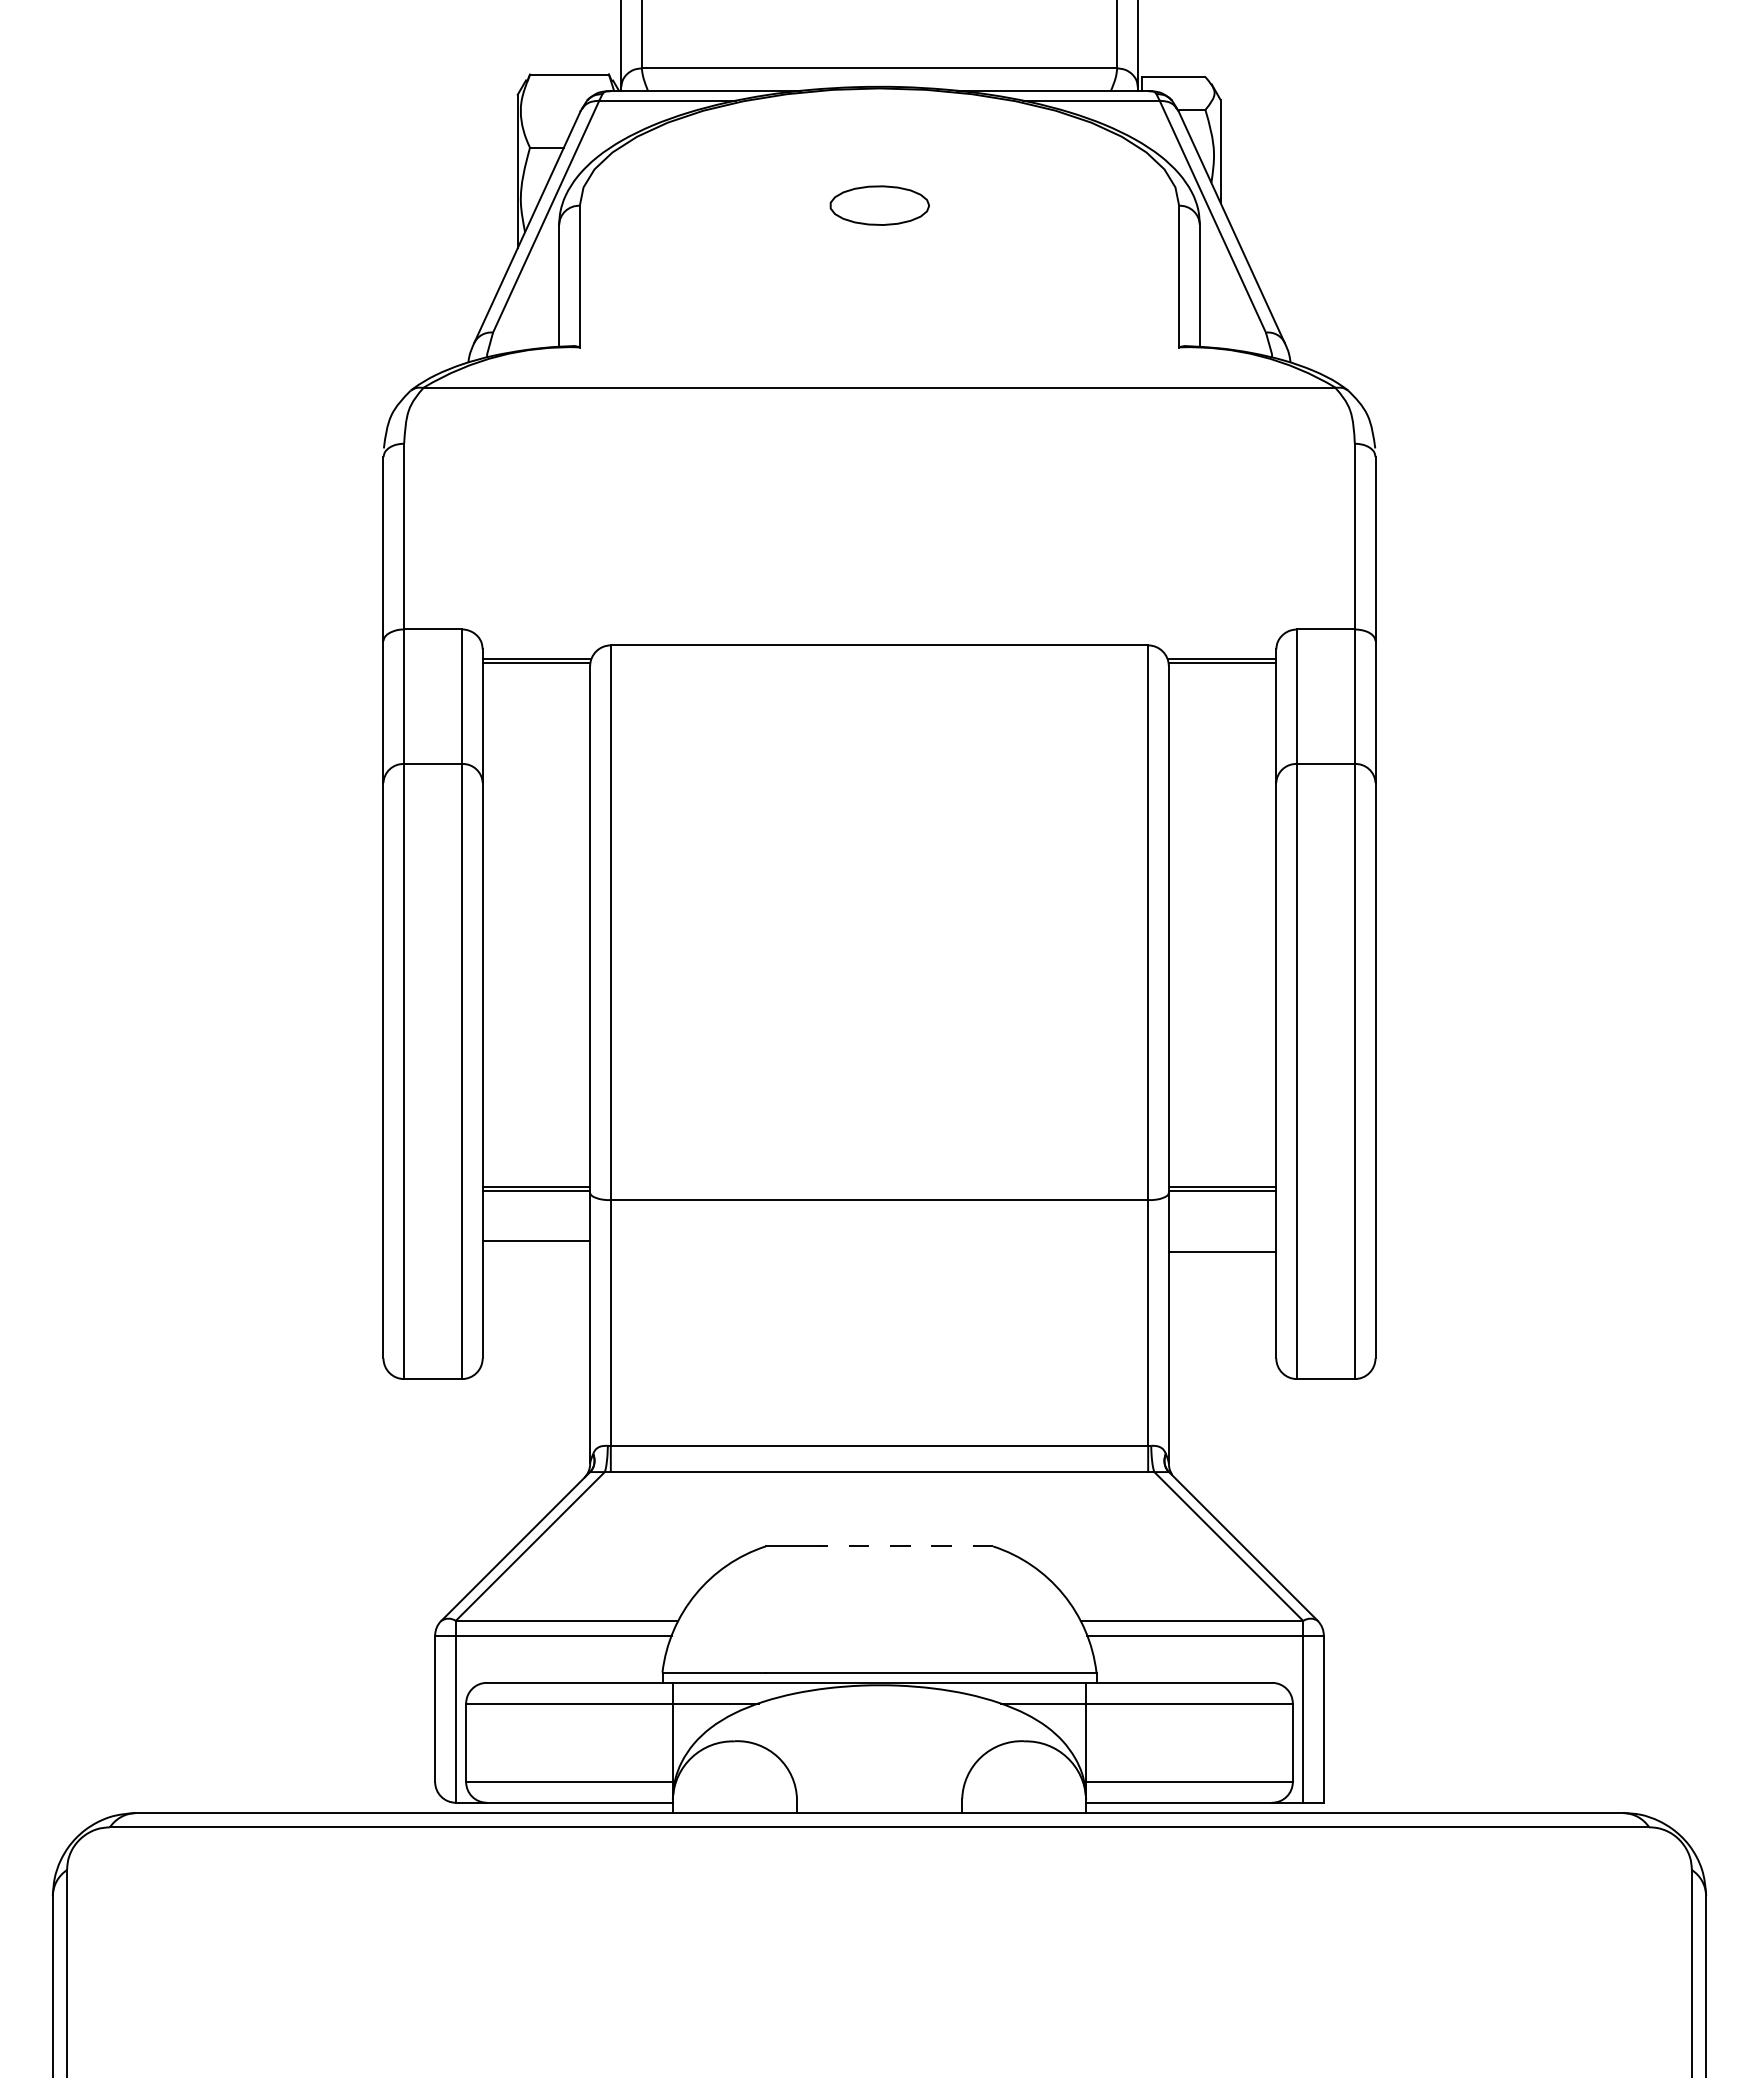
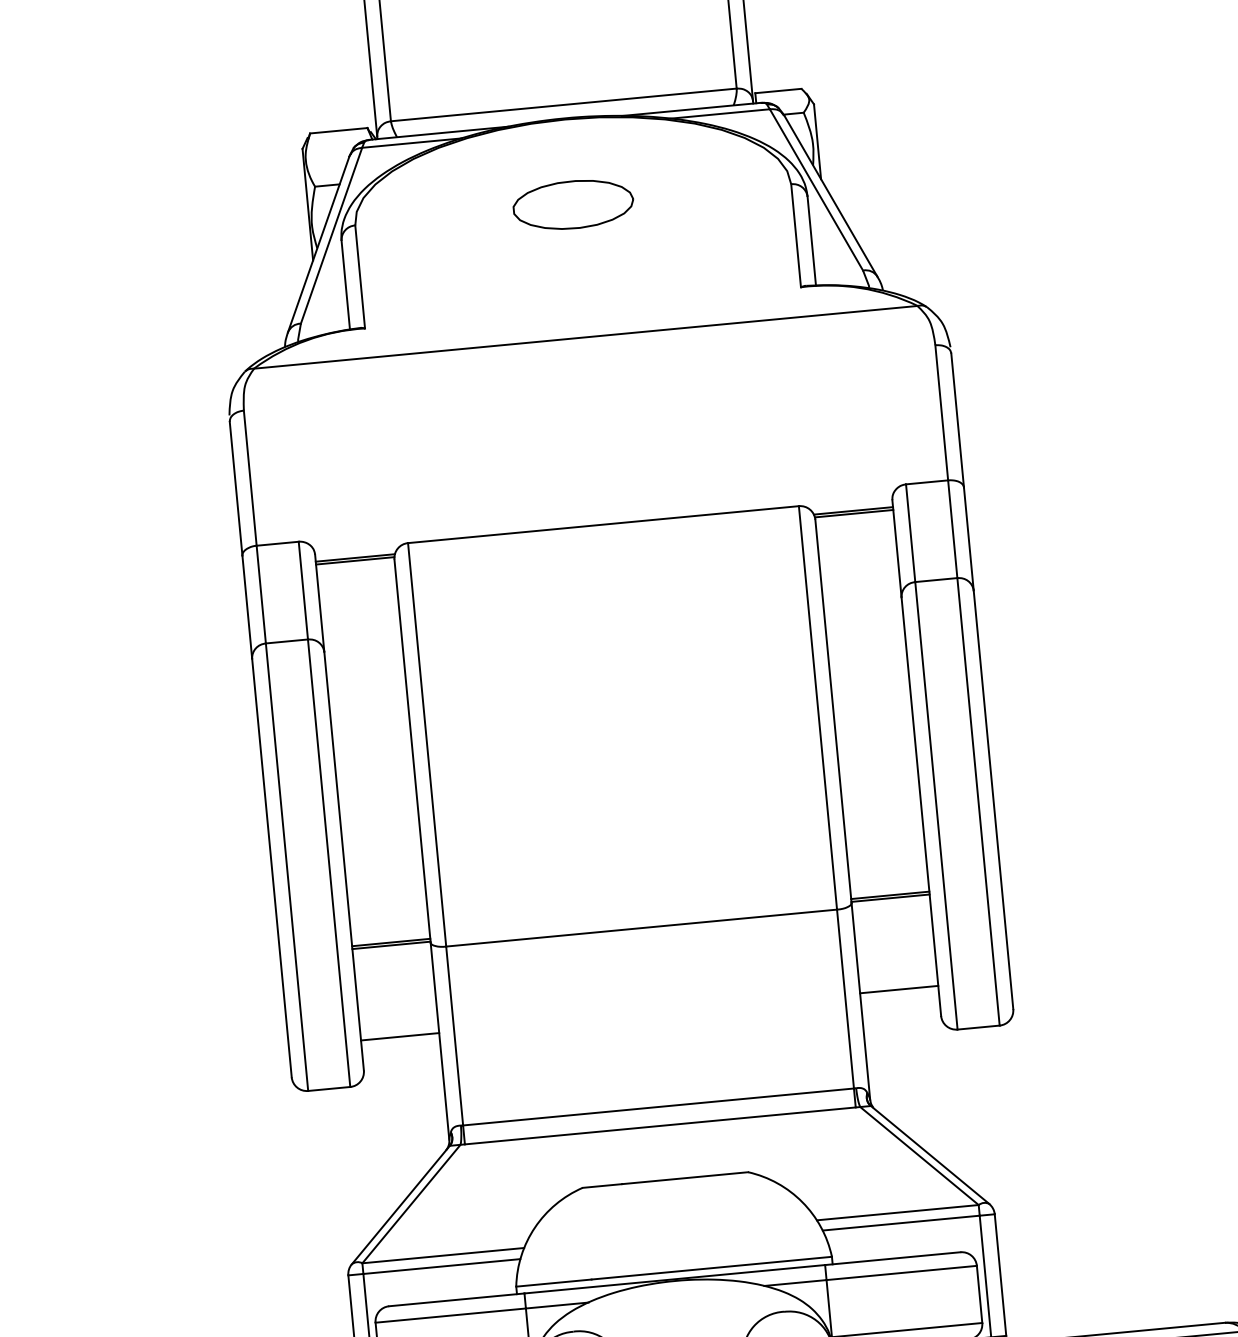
part: (879, 205) -> (573, 204), size x1.67
line: (536, 1241) -> (400, 1037), moved
line: (1222, 1252) -> (899, 989), moved
line: (906, 1546) -> (685, 1178), dashed -> solid

